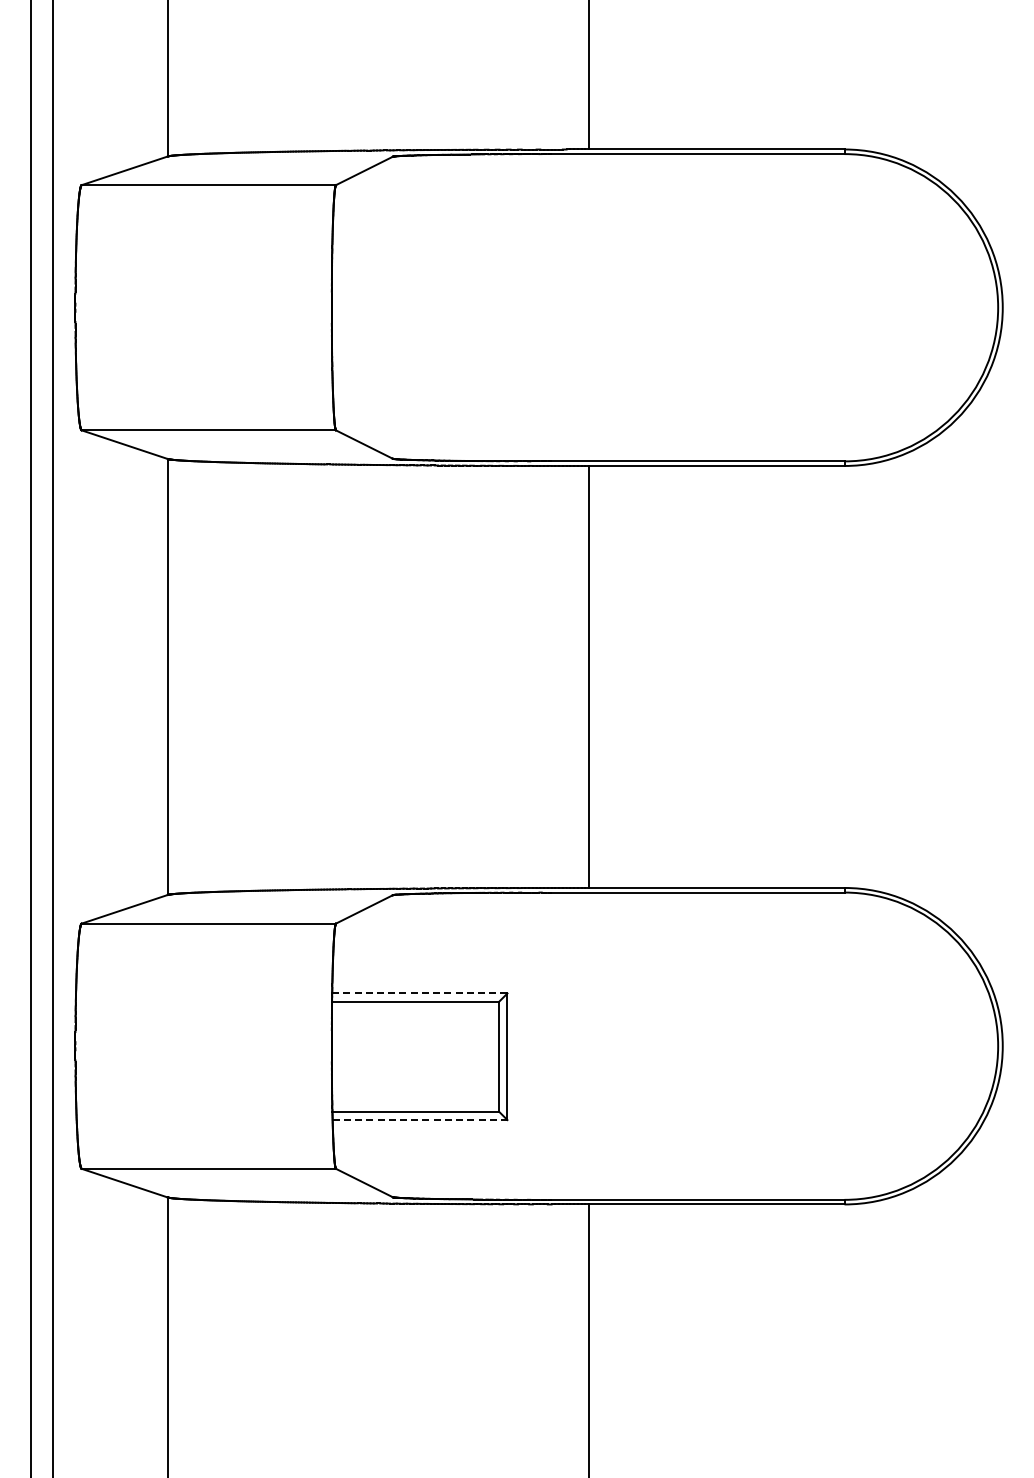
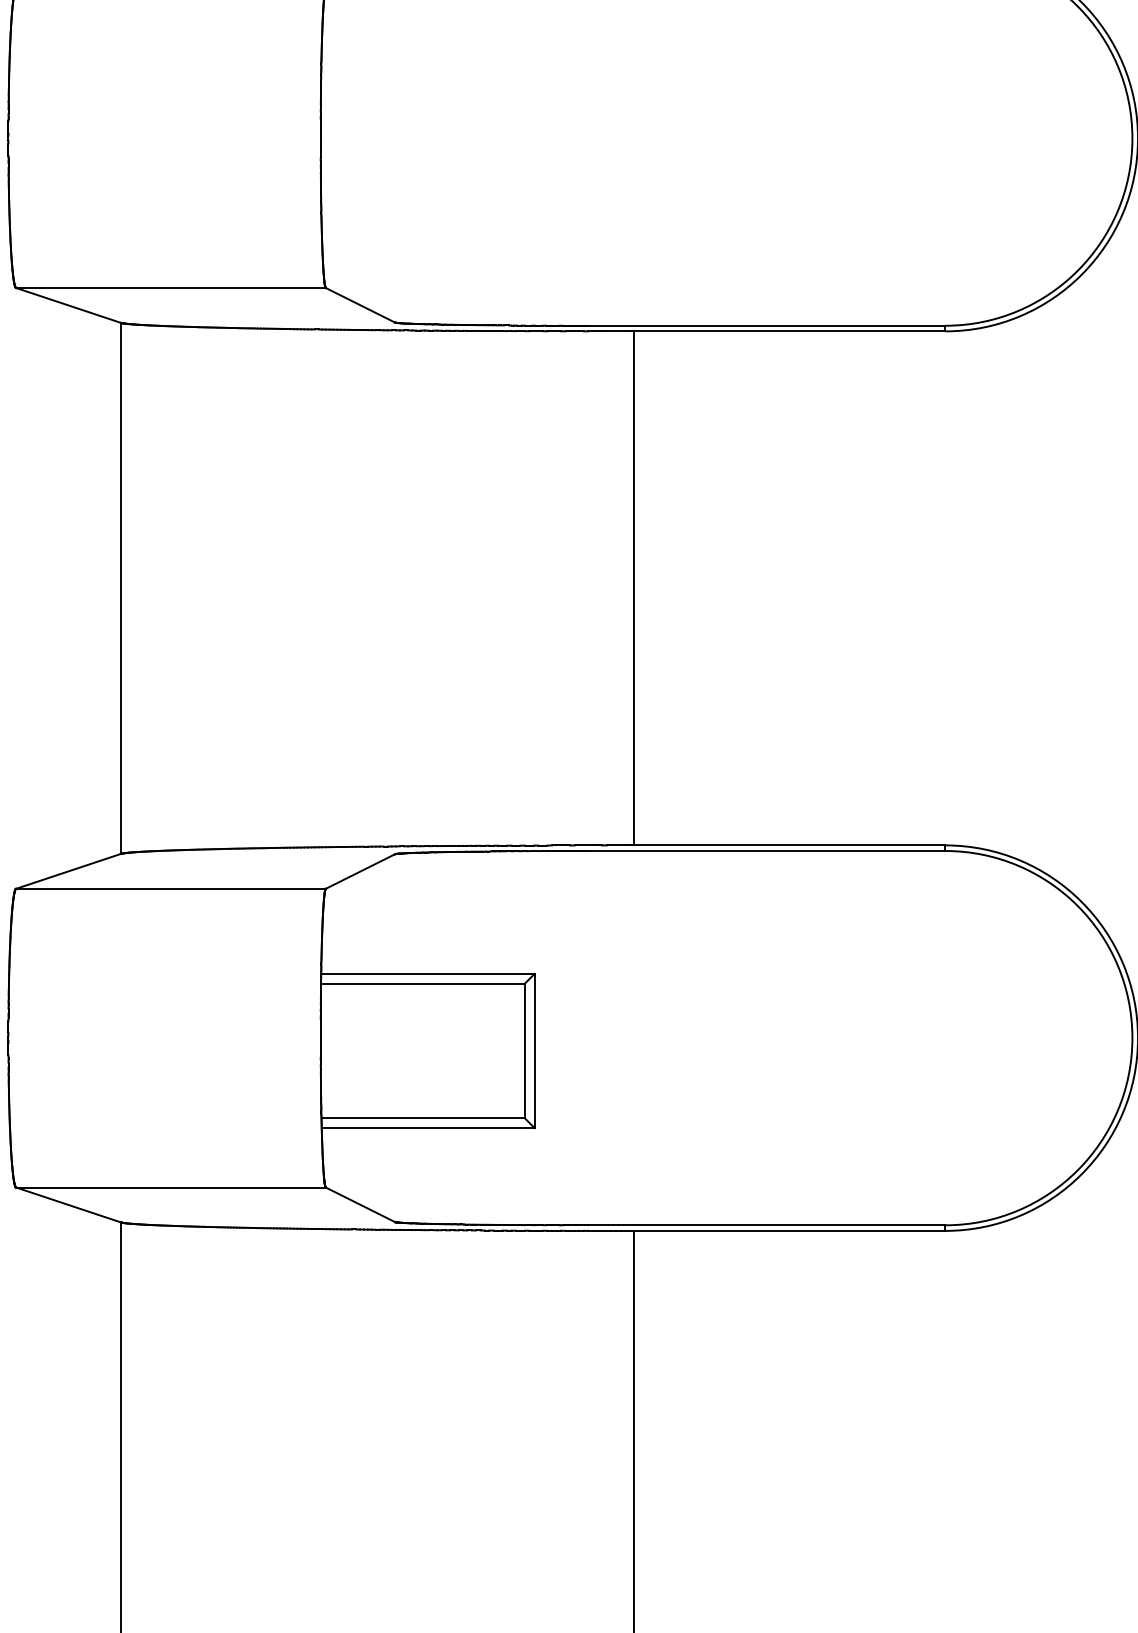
line: (419, 993) -> (427, 973), dashed -> solid
line: (420, 1120) -> (428, 1128), dashed -> solid

